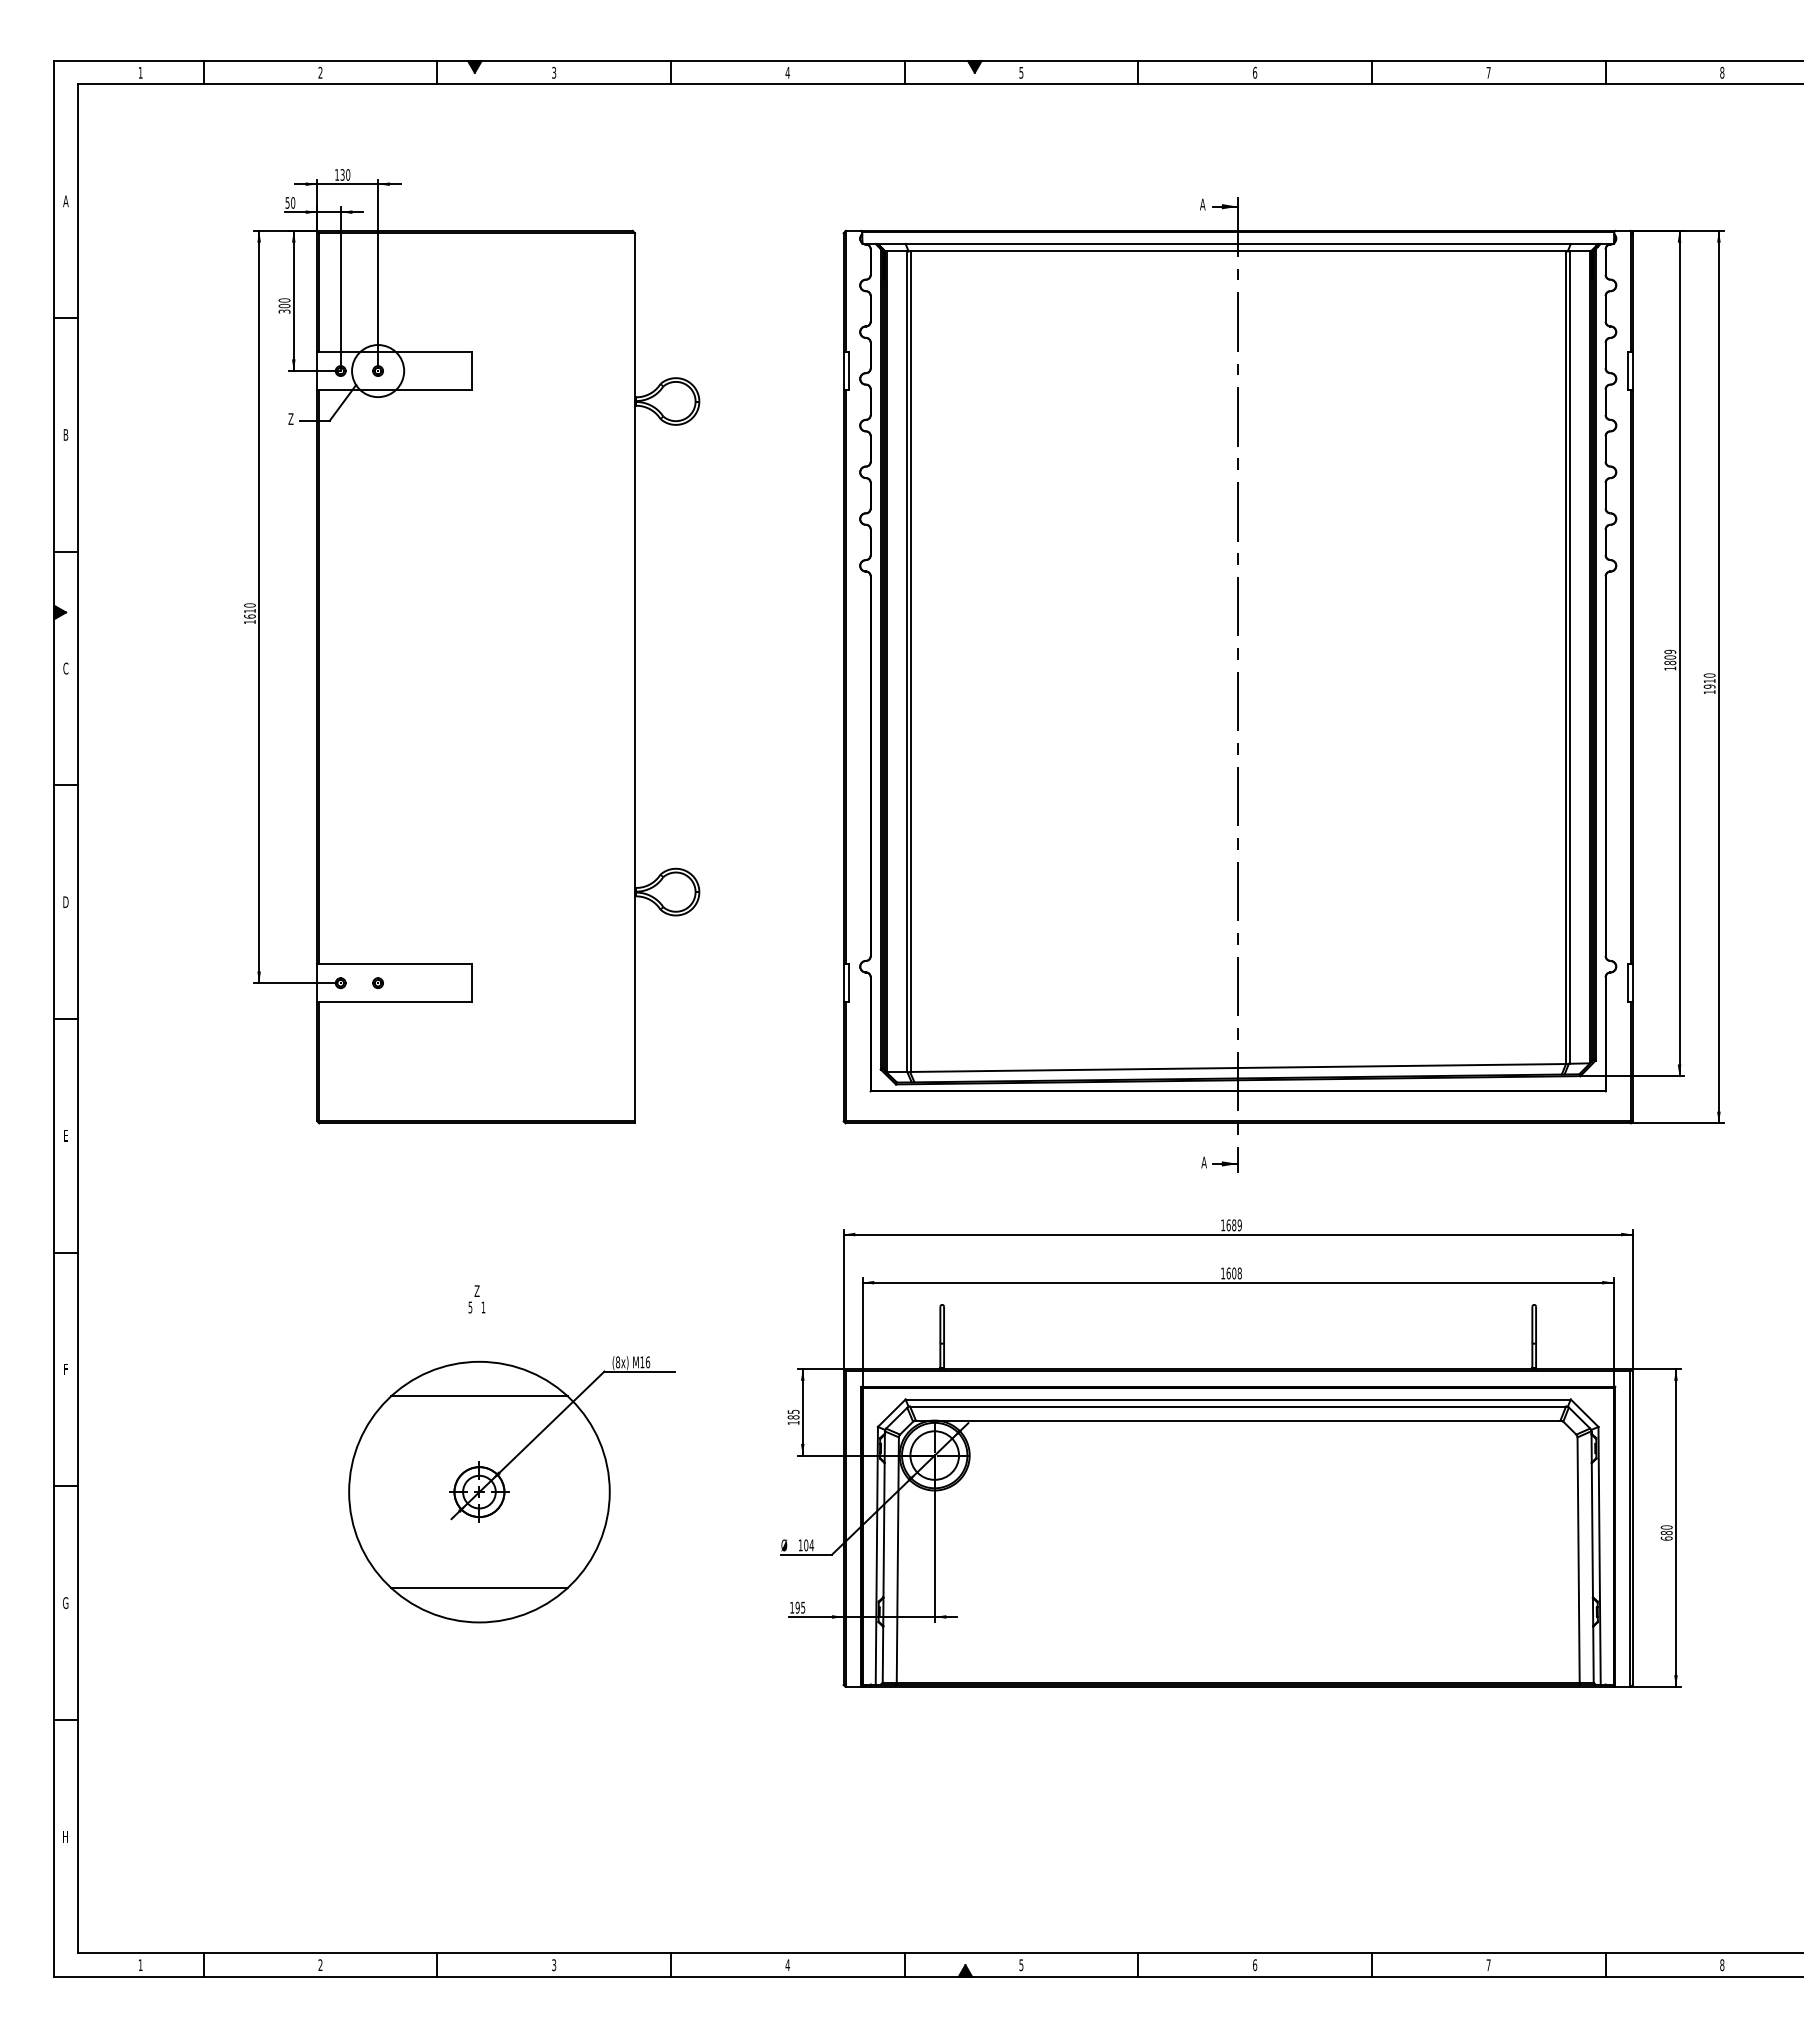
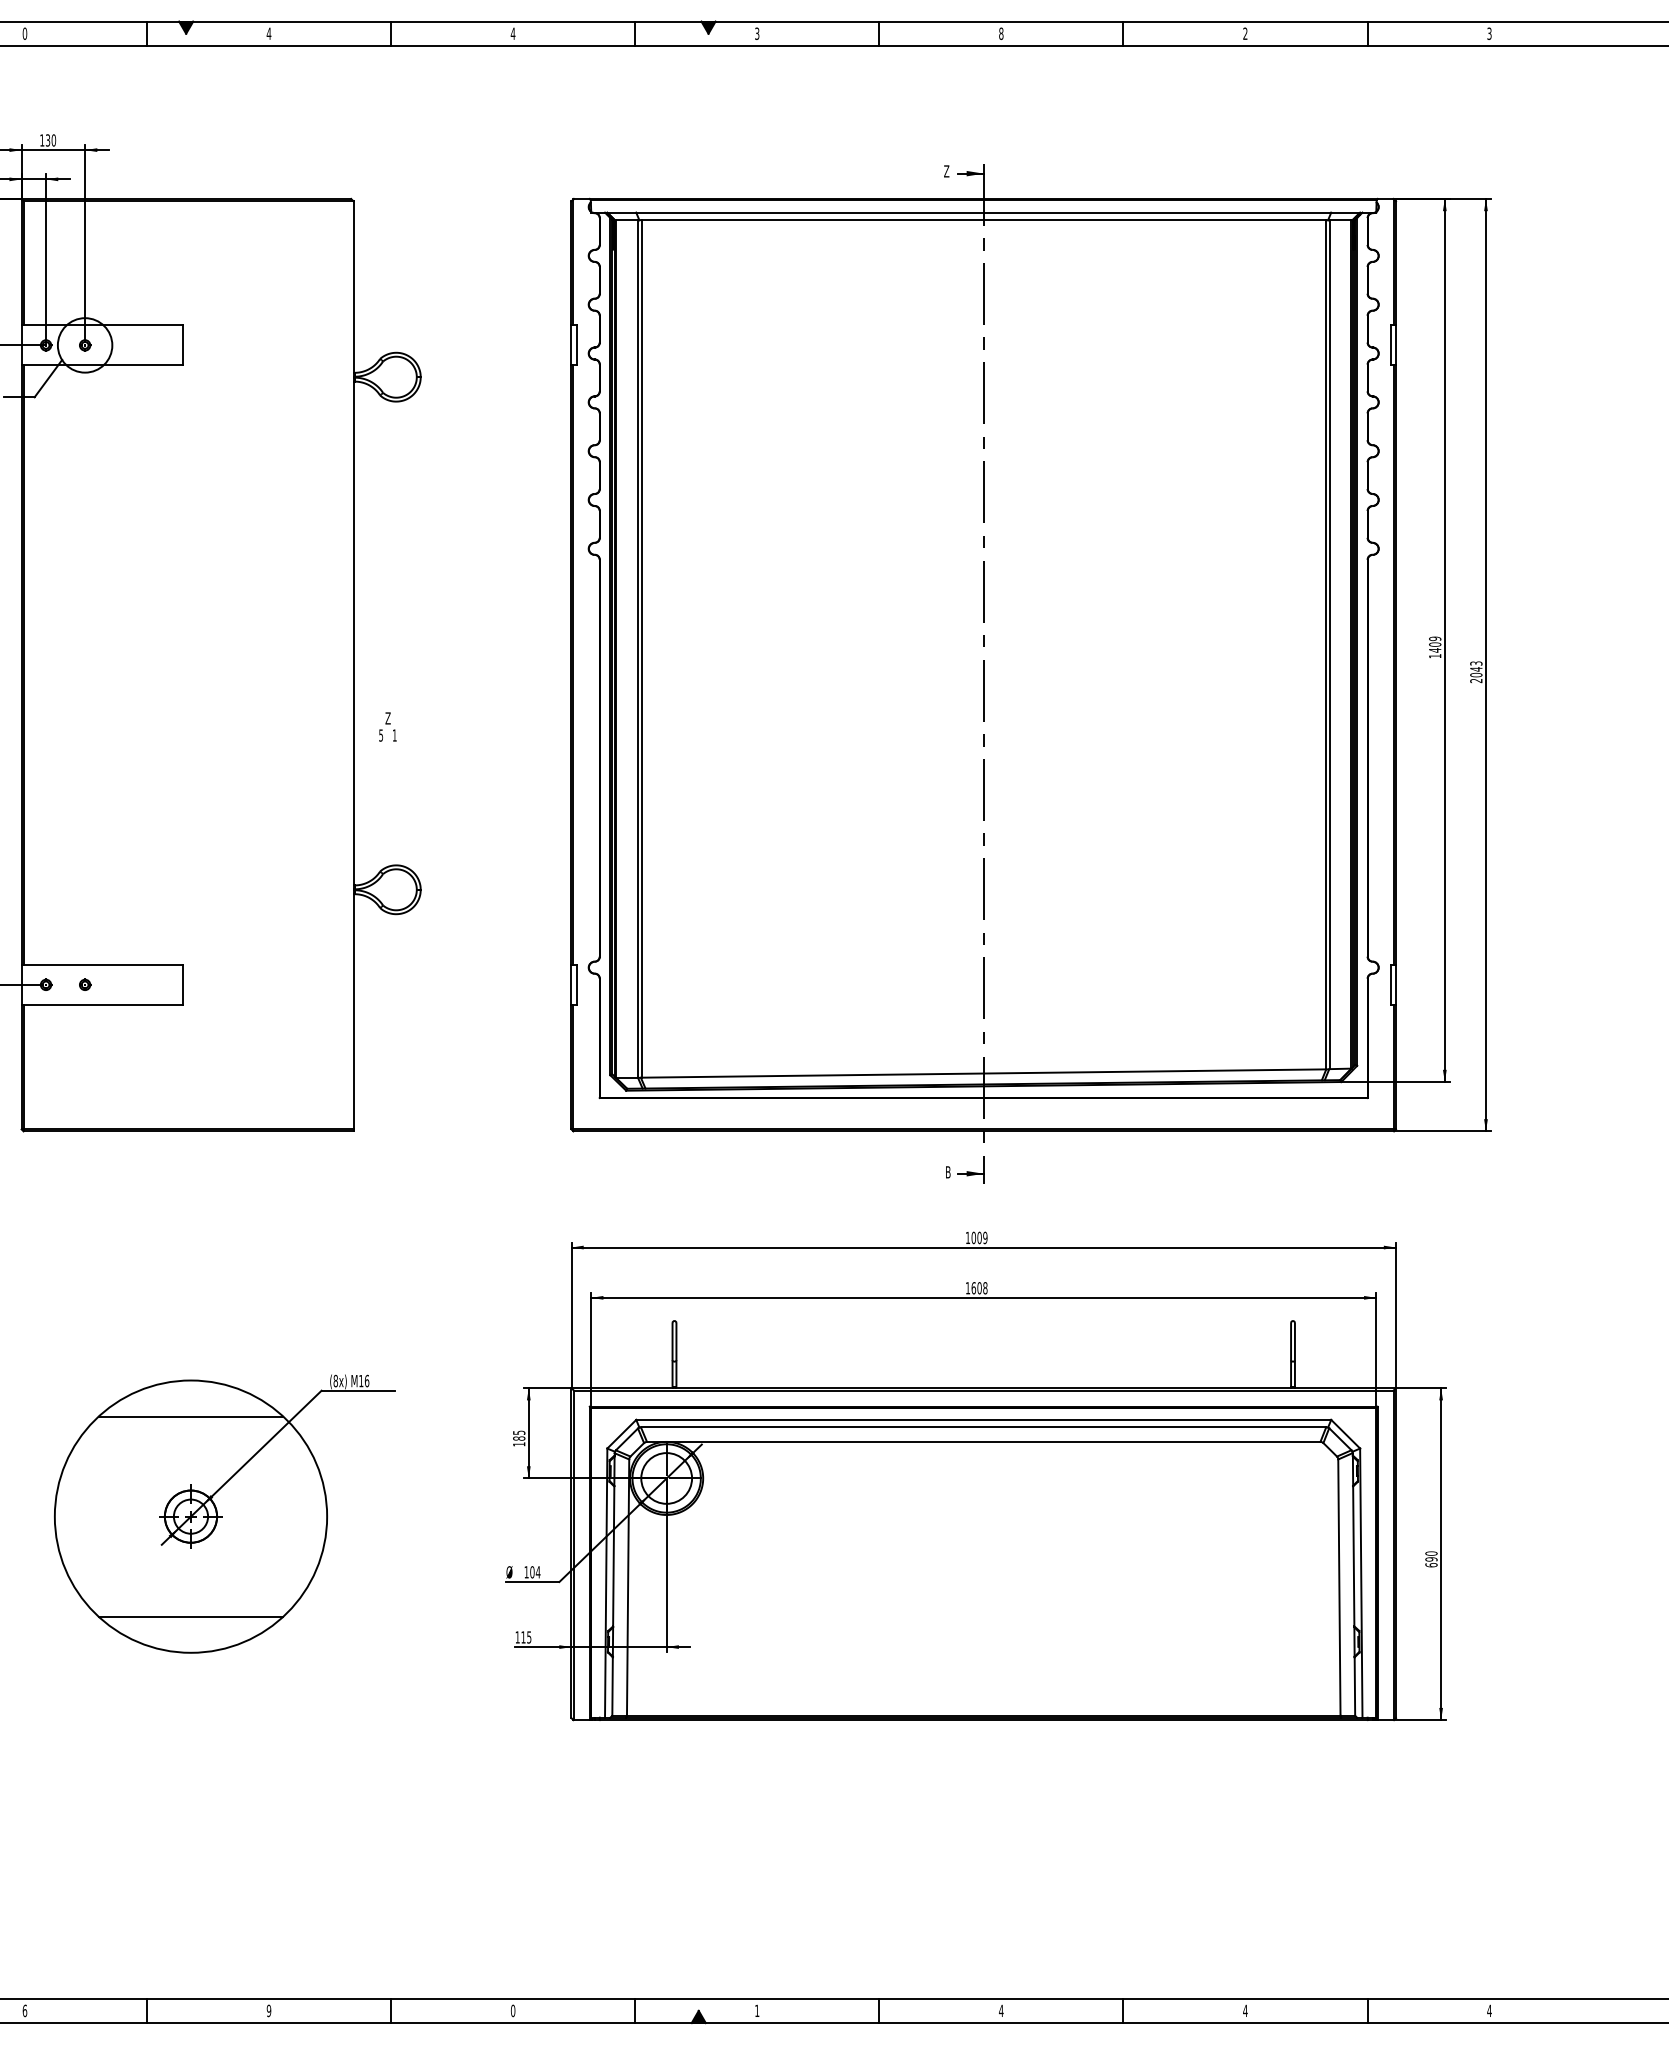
text: (1021, 71) -> (757, 32), 5 -> 3
text: (320, 72) -> (24, 33), 2 -> 0
text: (553, 72) -> (268, 33), 3 -> 4
text: (1255, 72) -> (1001, 33), 6 -> 8
text: (1488, 72) -> (1245, 33), 7 -> 2
text: (1722, 72) -> (1489, 33), 8 -> 3
text: (1202, 204) -> (946, 171), A -> Z
text: (1670, 662) -> (1435, 649), 1809 -> 1409
text: (1709, 683) -> (1476, 671), 1910 -> 2043
text: (1203, 1162) -> (947, 1172), A -> B
text: (1231, 1224) -> (976, 1237), 1689 -> 1009
text: (476, 1299) -> (387, 727), moved
text: (1666, 1533) -> (1431, 1559), 680 -> 690
text: (797, 1607) -> (523, 1637), 195 -> 115
text: (554, 1964) -> (269, 2010), 3 -> 9
text: (1488, 1964) -> (1245, 2010), 7 -> 4
text: (320, 1965) -> (24, 2011), 2 -> 6
text: (787, 1965) -> (512, 2011), 4 -> 0
text: (1021, 1965) -> (757, 2011), 5 -> 1
text: (1254, 1965) -> (1000, 2011), 6 -> 4
text: (1722, 1965) -> (1489, 2011), 8 -> 4

